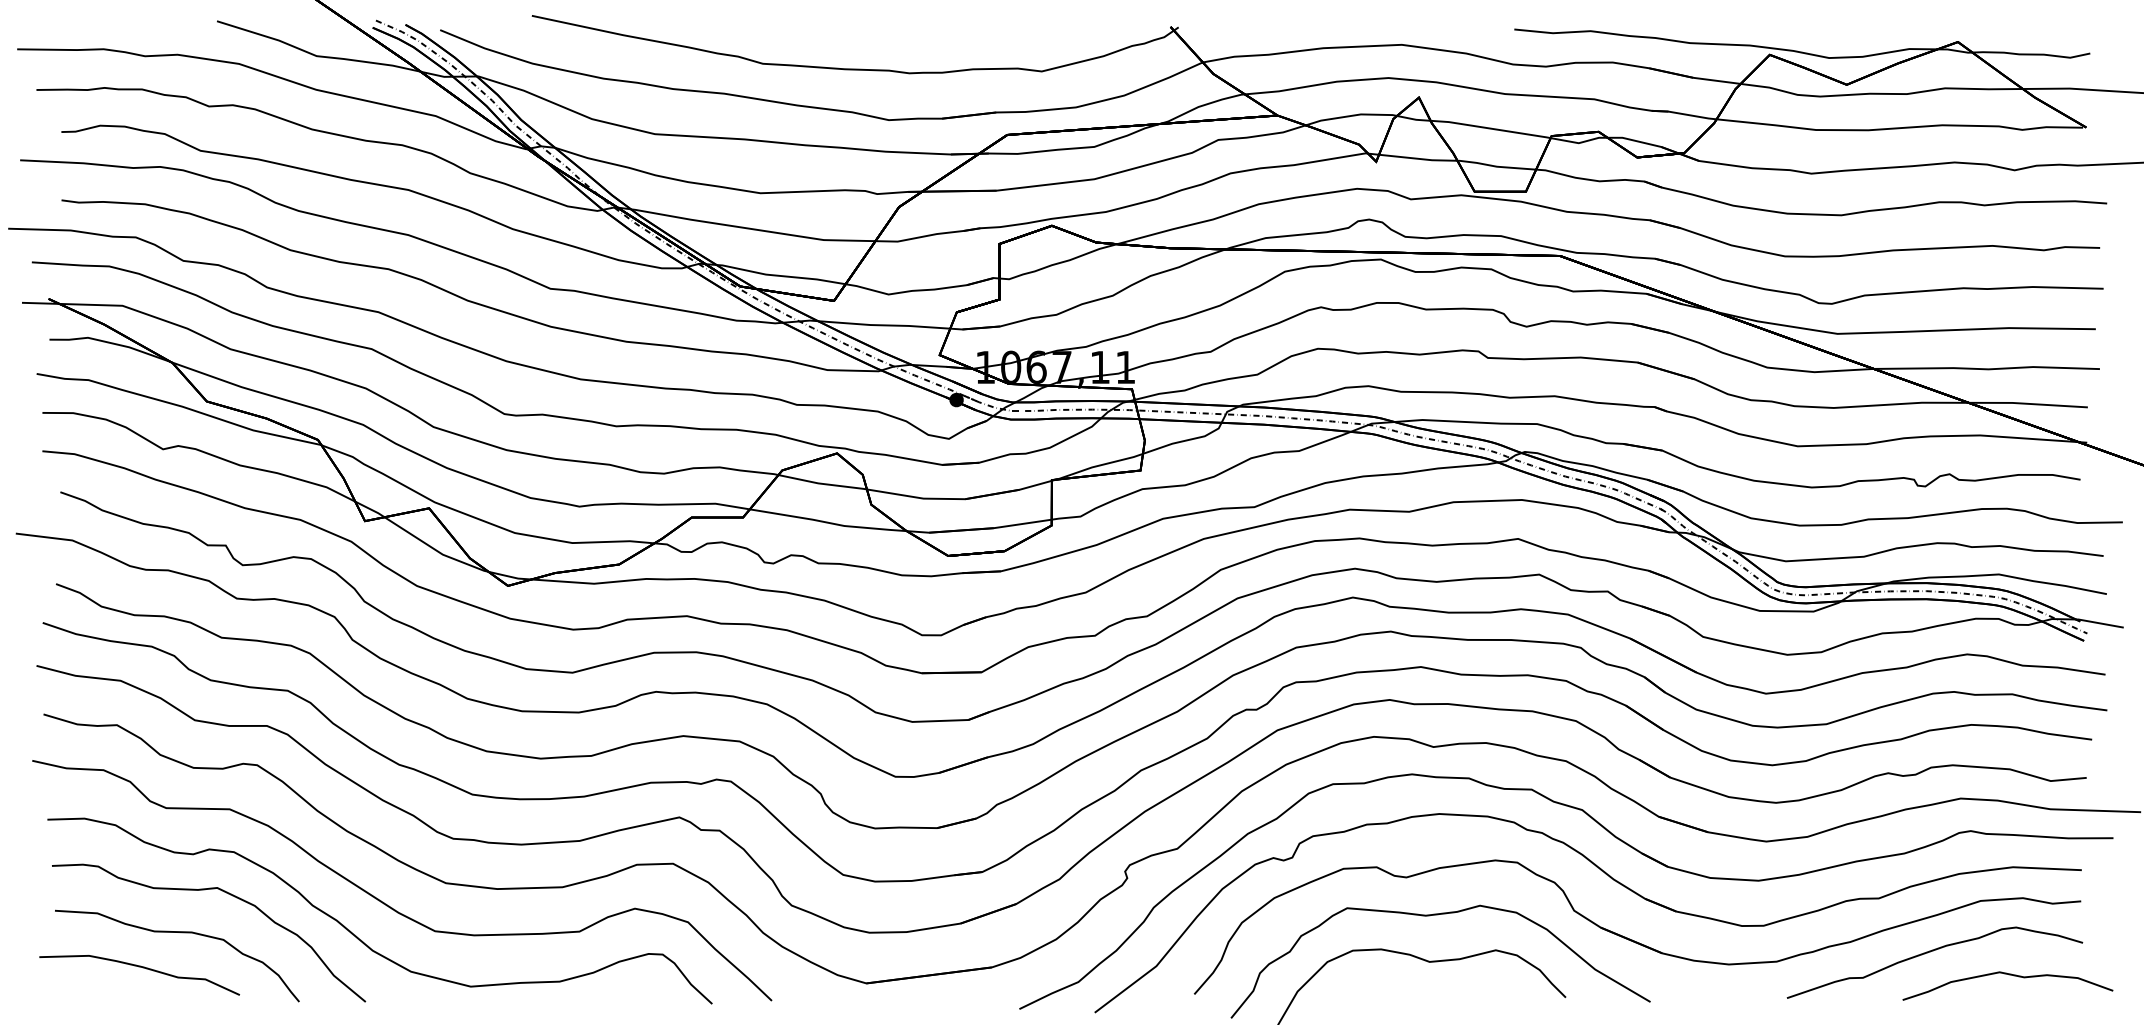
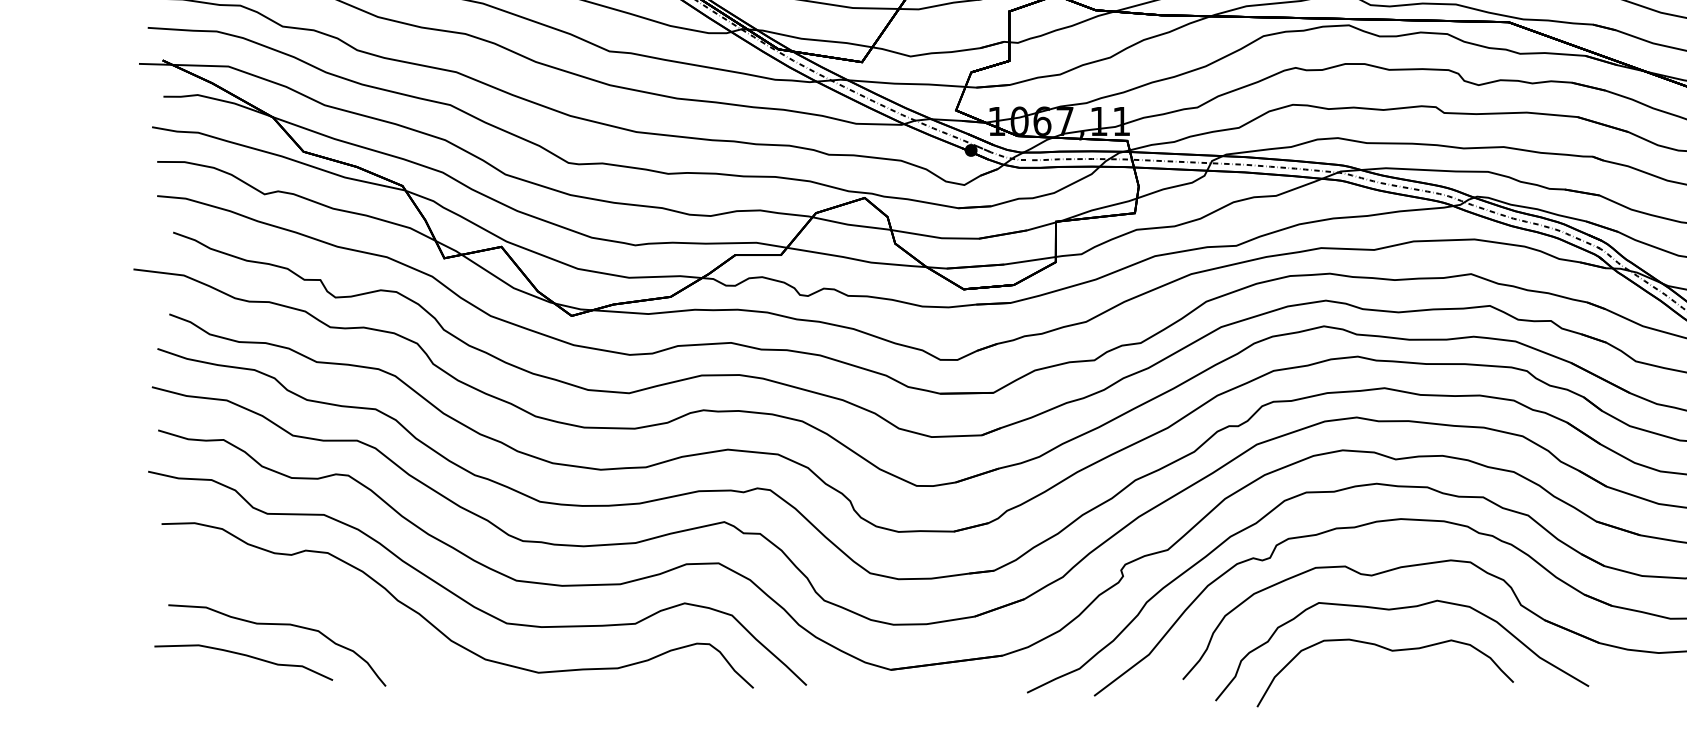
curve: (205, 890) -> (302, 587), removed

